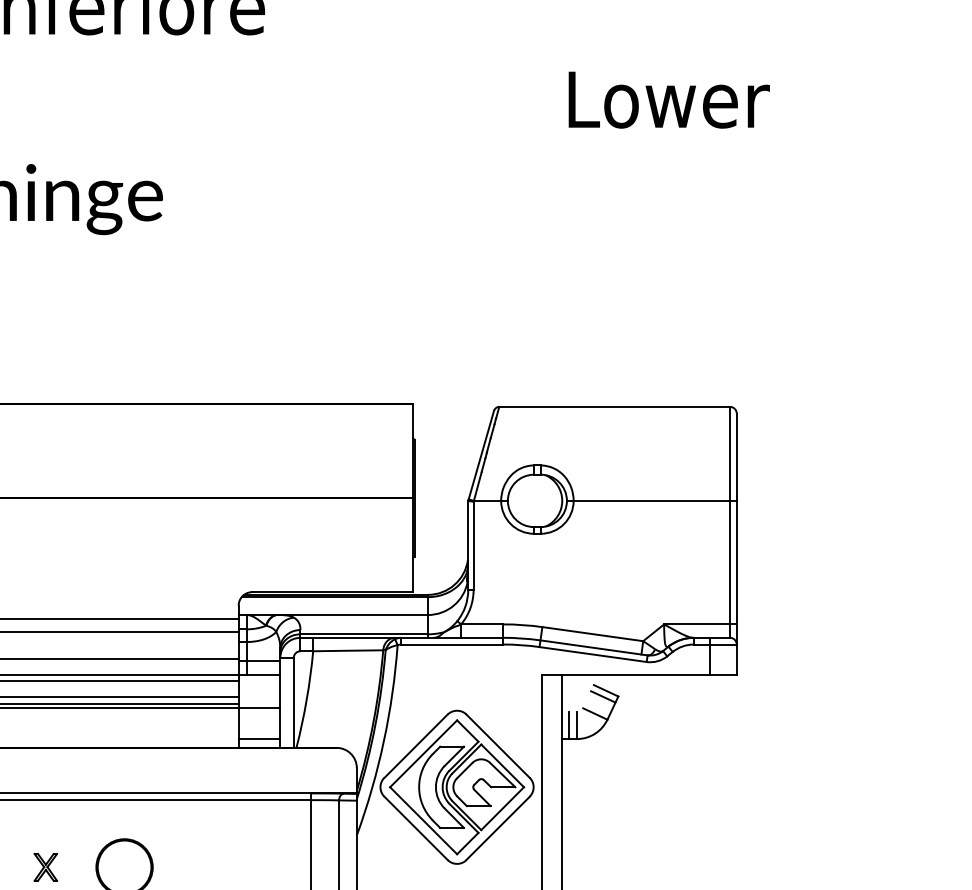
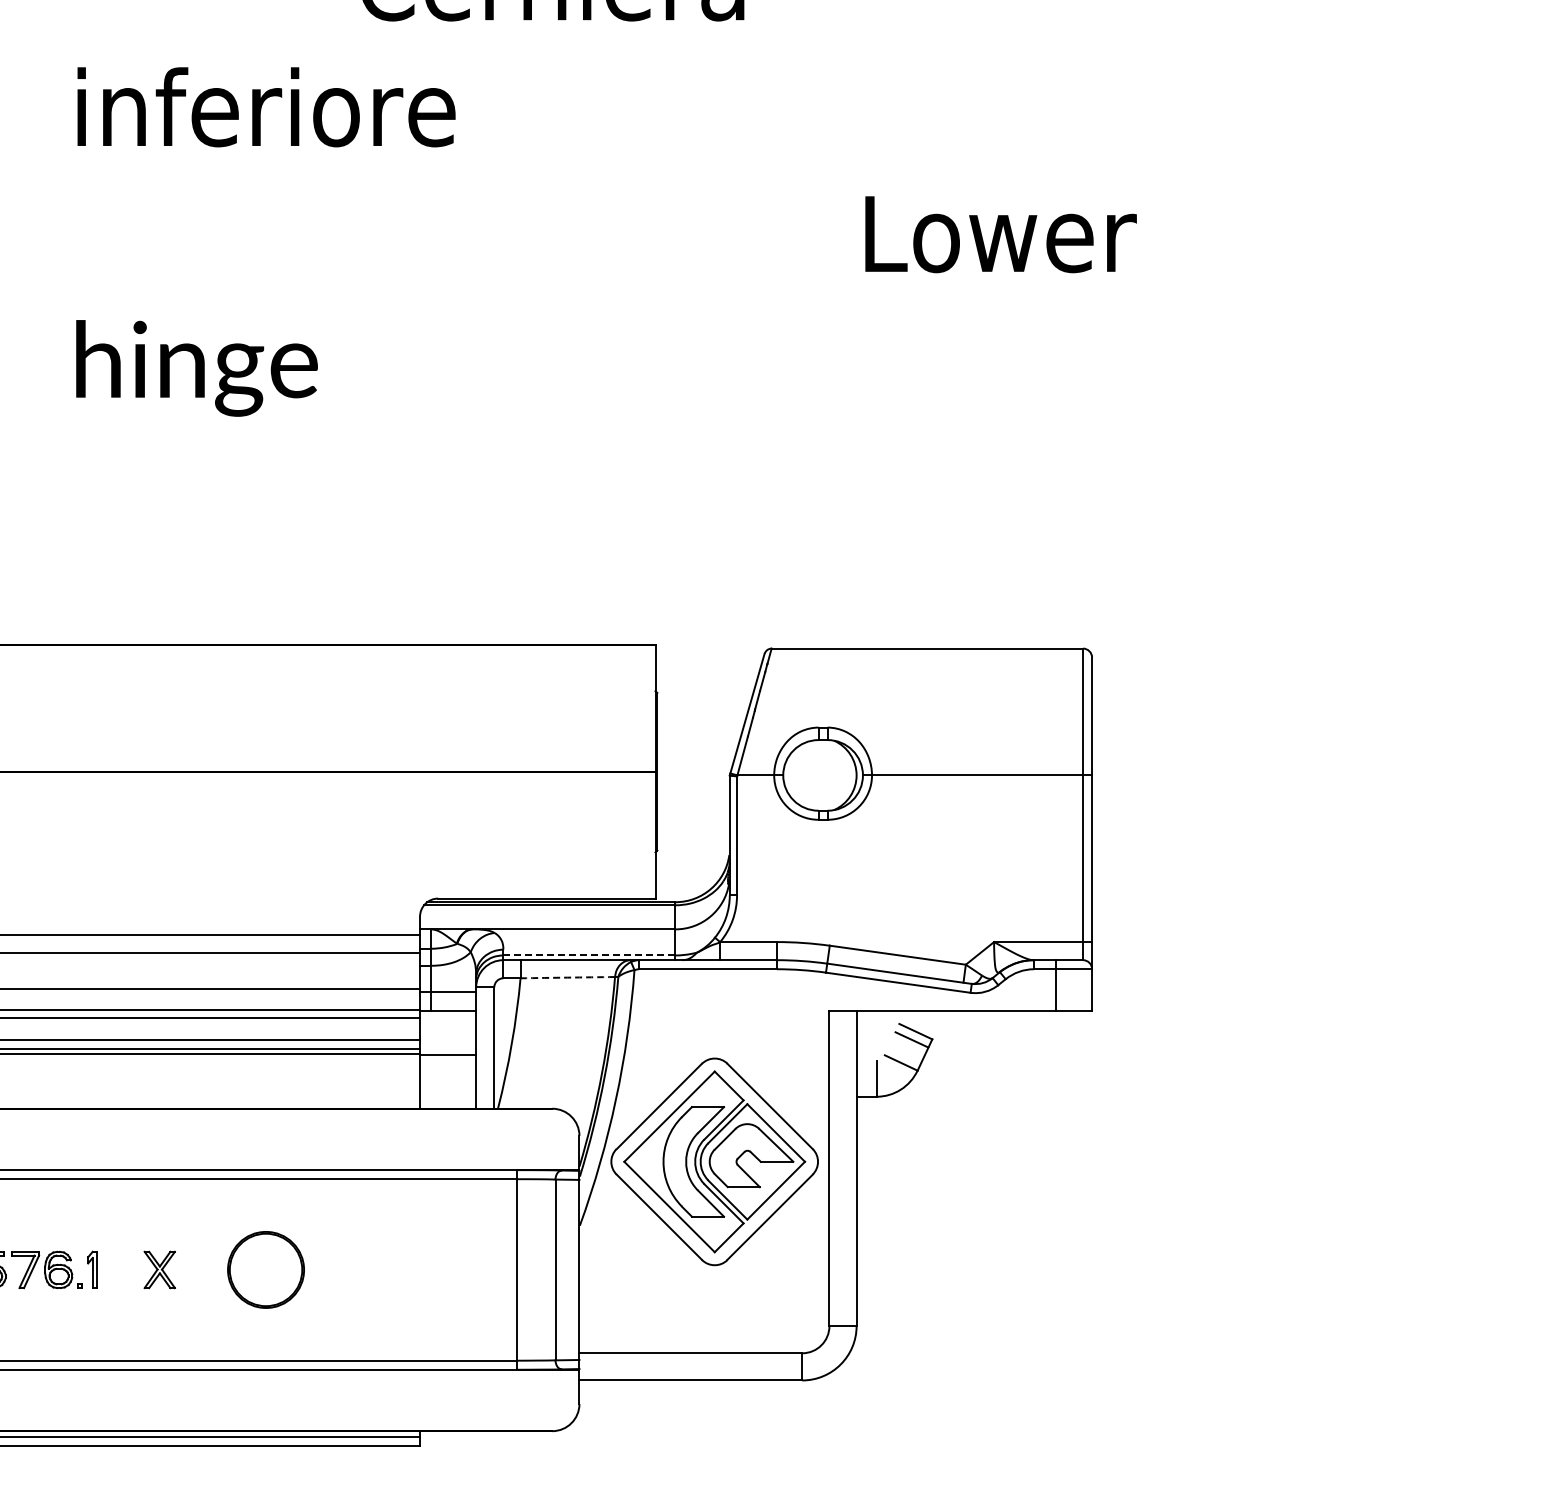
line: (364, 634) -> (589, 955), solid -> dashed
arc: (347, 650) -> (567, 977), solid -> dashed
line: (568, 725) -> (865, 1078), removed
line: (259, 738) -> (448, 1096), removed

